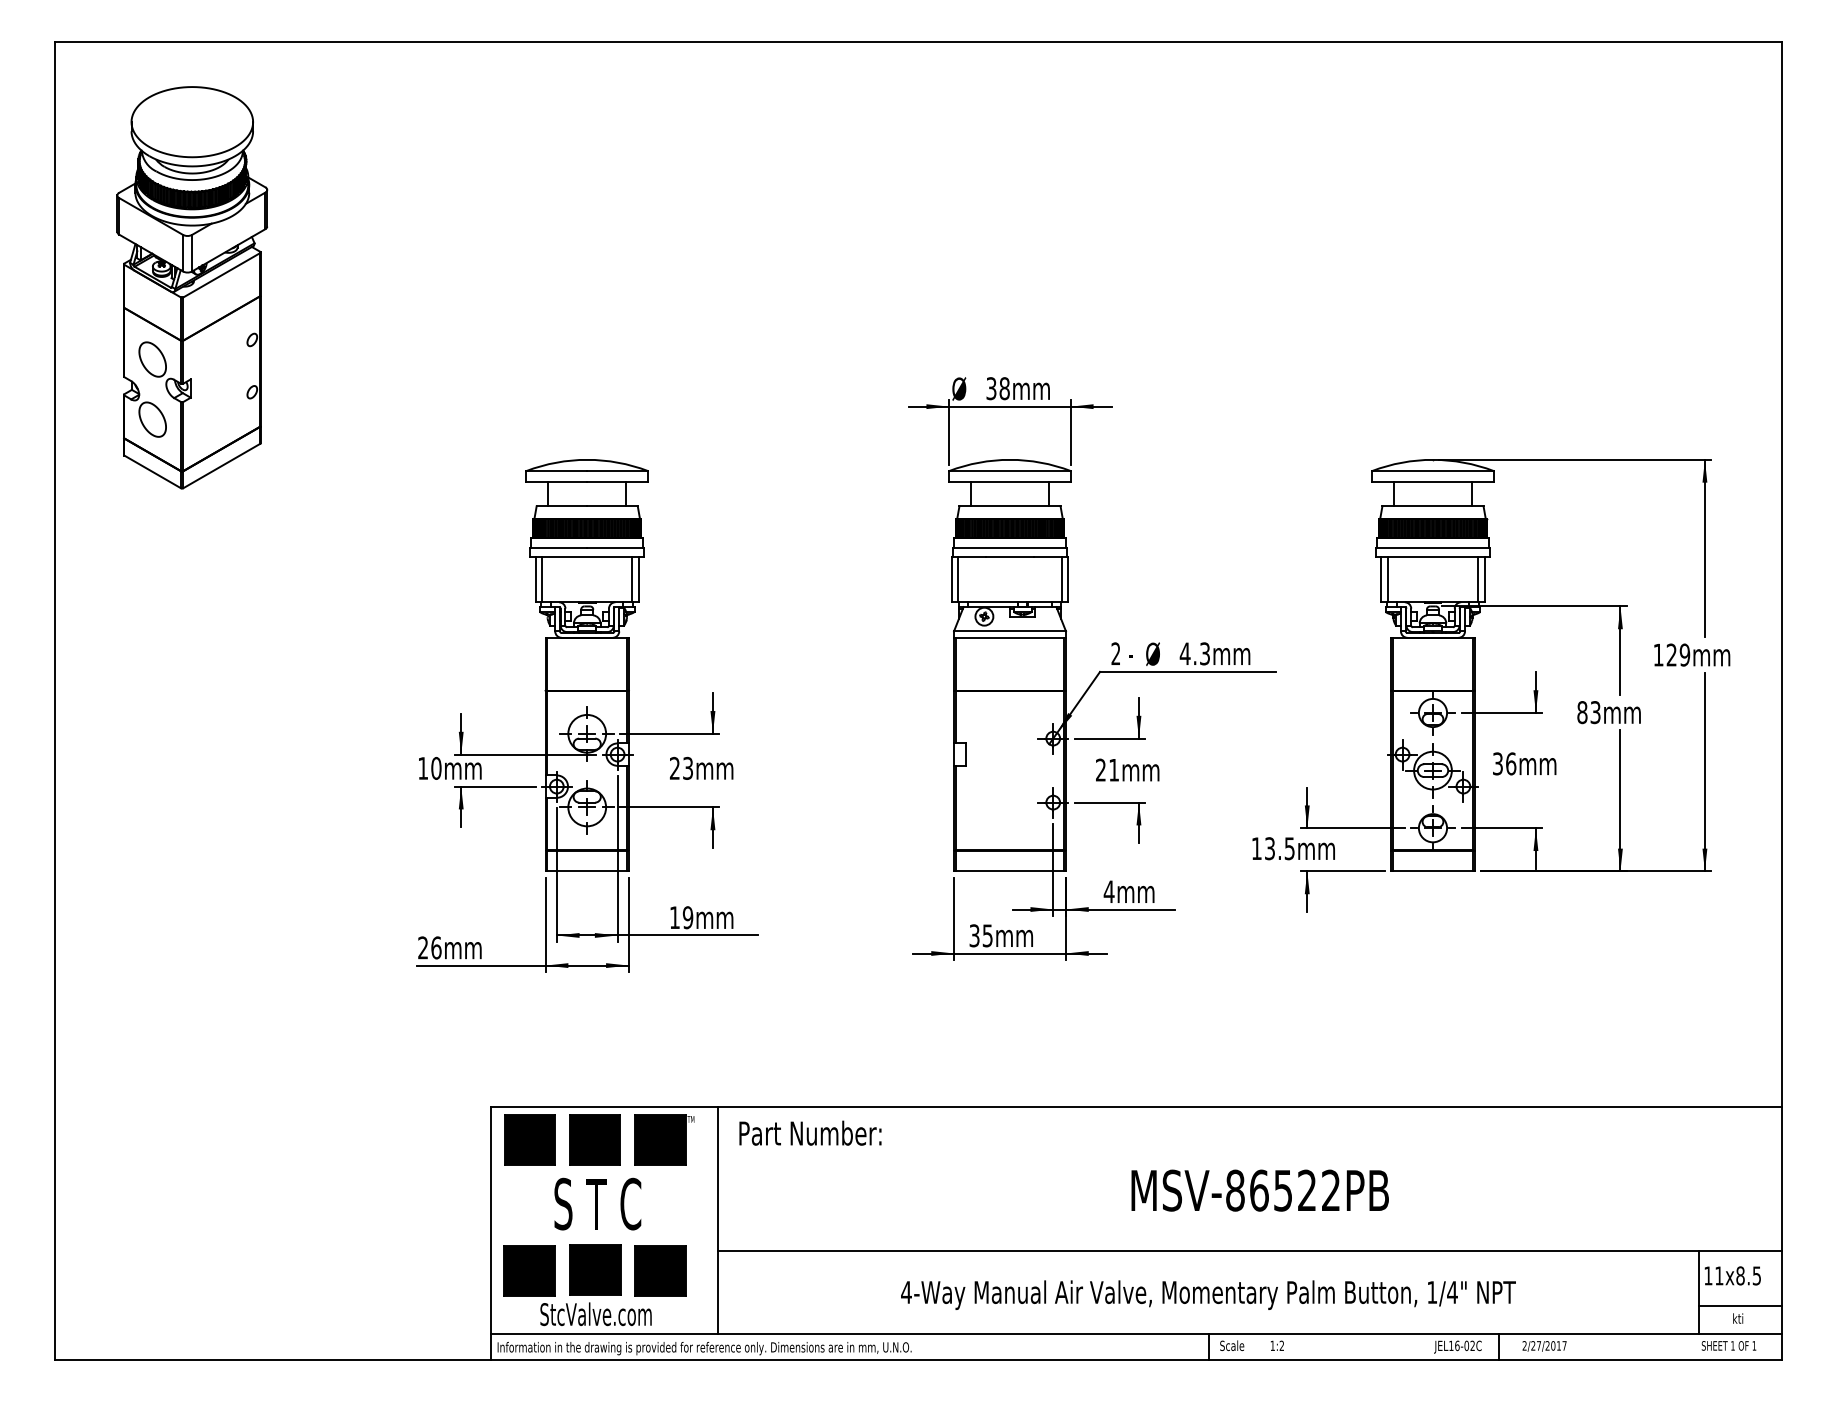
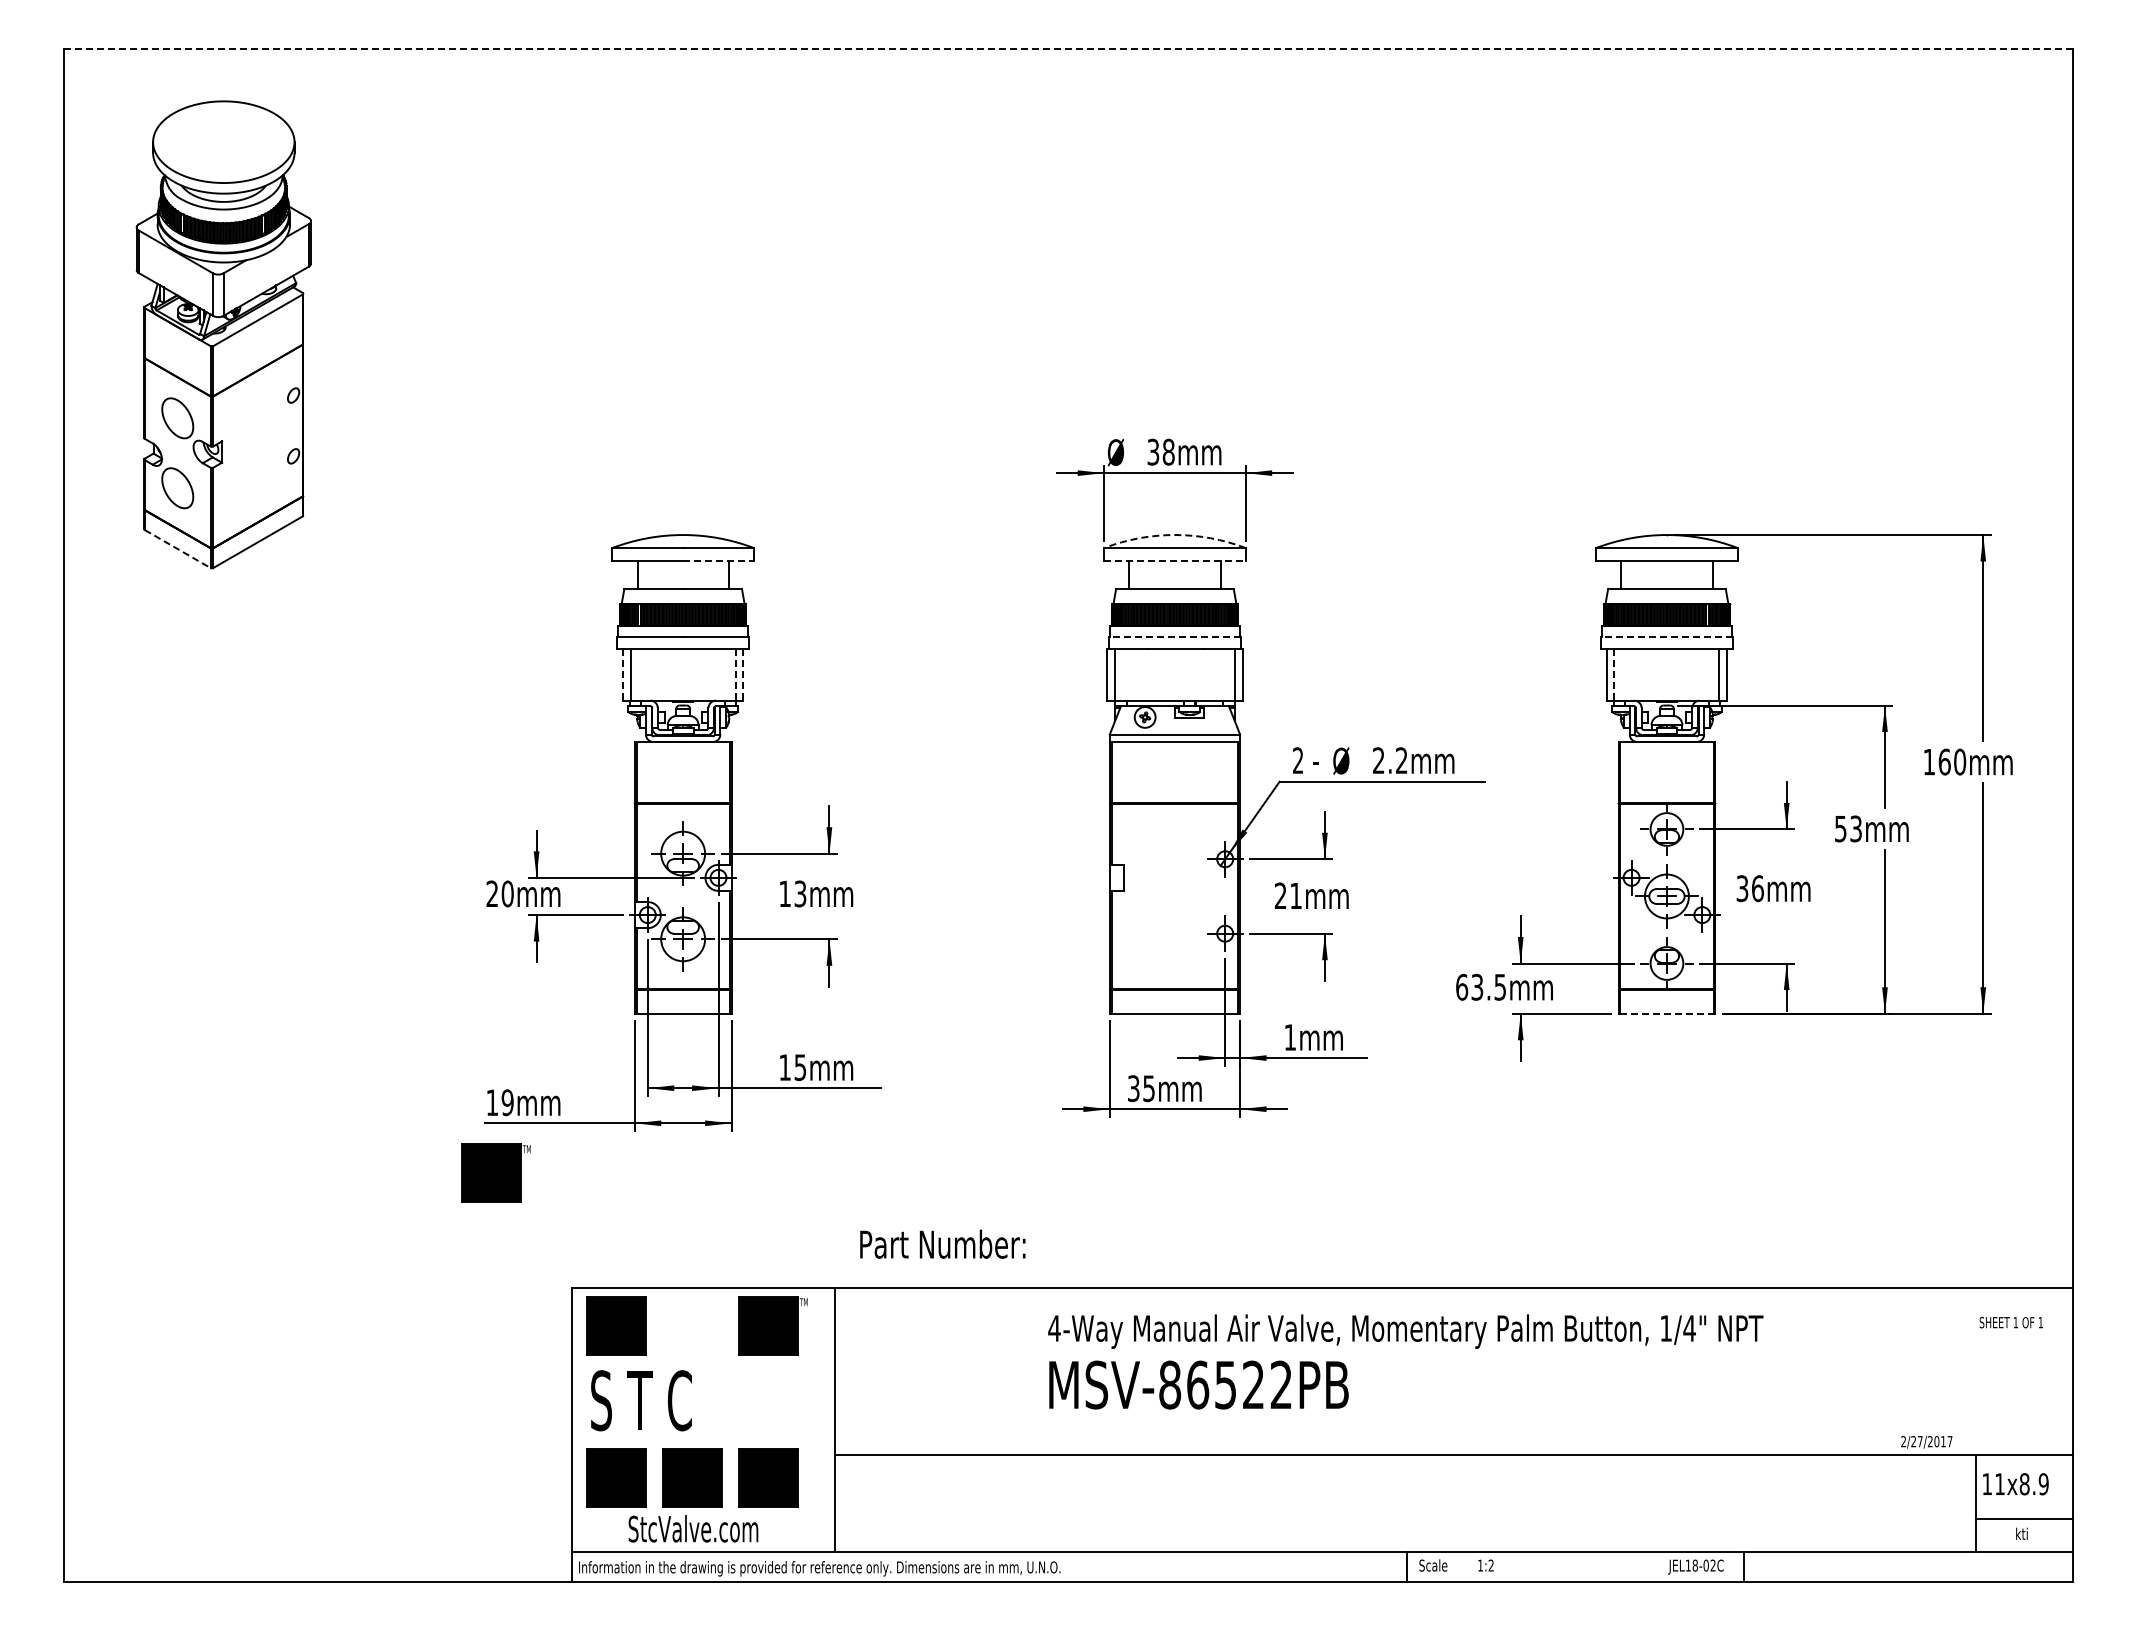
line: (918, 41) -> (1068, 48), solid -> dashed
arc: (1009, 460) -> (1174, 535), solid -> dashed
line: (152, 472) -> (177, 549), solid -> dashed
line: (618, 482) -> (719, 561), solid -> dashed
line: (1009, 482) -> (1174, 561), solid -> dashed
line: (1009, 547) -> (1174, 637), solid -> dashed
line: (1432, 547) -> (1666, 637), solid -> dashed
line: (535, 580) -> (623, 675), solid -> dashed
line: (632, 580) -> (735, 675), solid -> dashed
line: (639, 580) -> (743, 675), solid -> dashed
line: (1387, 580) -> (1614, 675), solid -> dashed
text: (1194, 653) -> (1389, 760), 4.3mm -> 2.2mm
text: (1678, 654) -> (1952, 761), 129mm -> 160mm
text: (1582, 712) -> (1840, 828), 83mm -> 53mm
text: (422, 768) -> (491, 893), 10mm -> 20mm
text: (674, 768) -> (784, 893), 23mm -> 13mm
text: (1257, 848) -> (1462, 986), 13.5mm -> 63.5mm
line: (1432, 871) -> (1666, 1013), solid -> dashed
text: (1109, 891) -> (1290, 1037), 4mm -> 1mm
text: (688, 917) -> (800, 1067), 19mm -> 15mm
text: (429, 947) -> (499, 1102), 26mm -> 19mm
part: (425, 1007) -> (495, 1172), added
text: (810, 1132) -> (942, 1243), moved
part: (595, 1139) -> (692, 1325), removed
text: (1259, 1190) -> (1198, 1384), moved
text: (597, 1203) -> (641, 1400), moved
text: (1756, 1276) -> (2043, 1484), 11x8.5 -> 11x8.9
text: (1208, 1295) -> (1405, 1331), moved
text: (1456, 1345) -> (1694, 1565), JEL16-02C -> JEL18-02C
text: (1728, 1345) -> (2010, 1322), moved
text: (1544, 1346) -> (1926, 1442), moved

